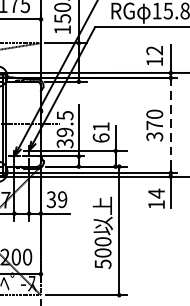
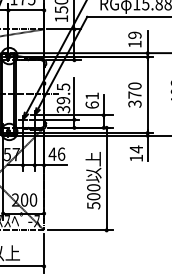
text: (155, 49) -> (135, 34), 12 -> 19
line: (170, 124) -> (147, 94), dashed -> solid
text: (56, 198) -> (56, 153), 39 -> 46

